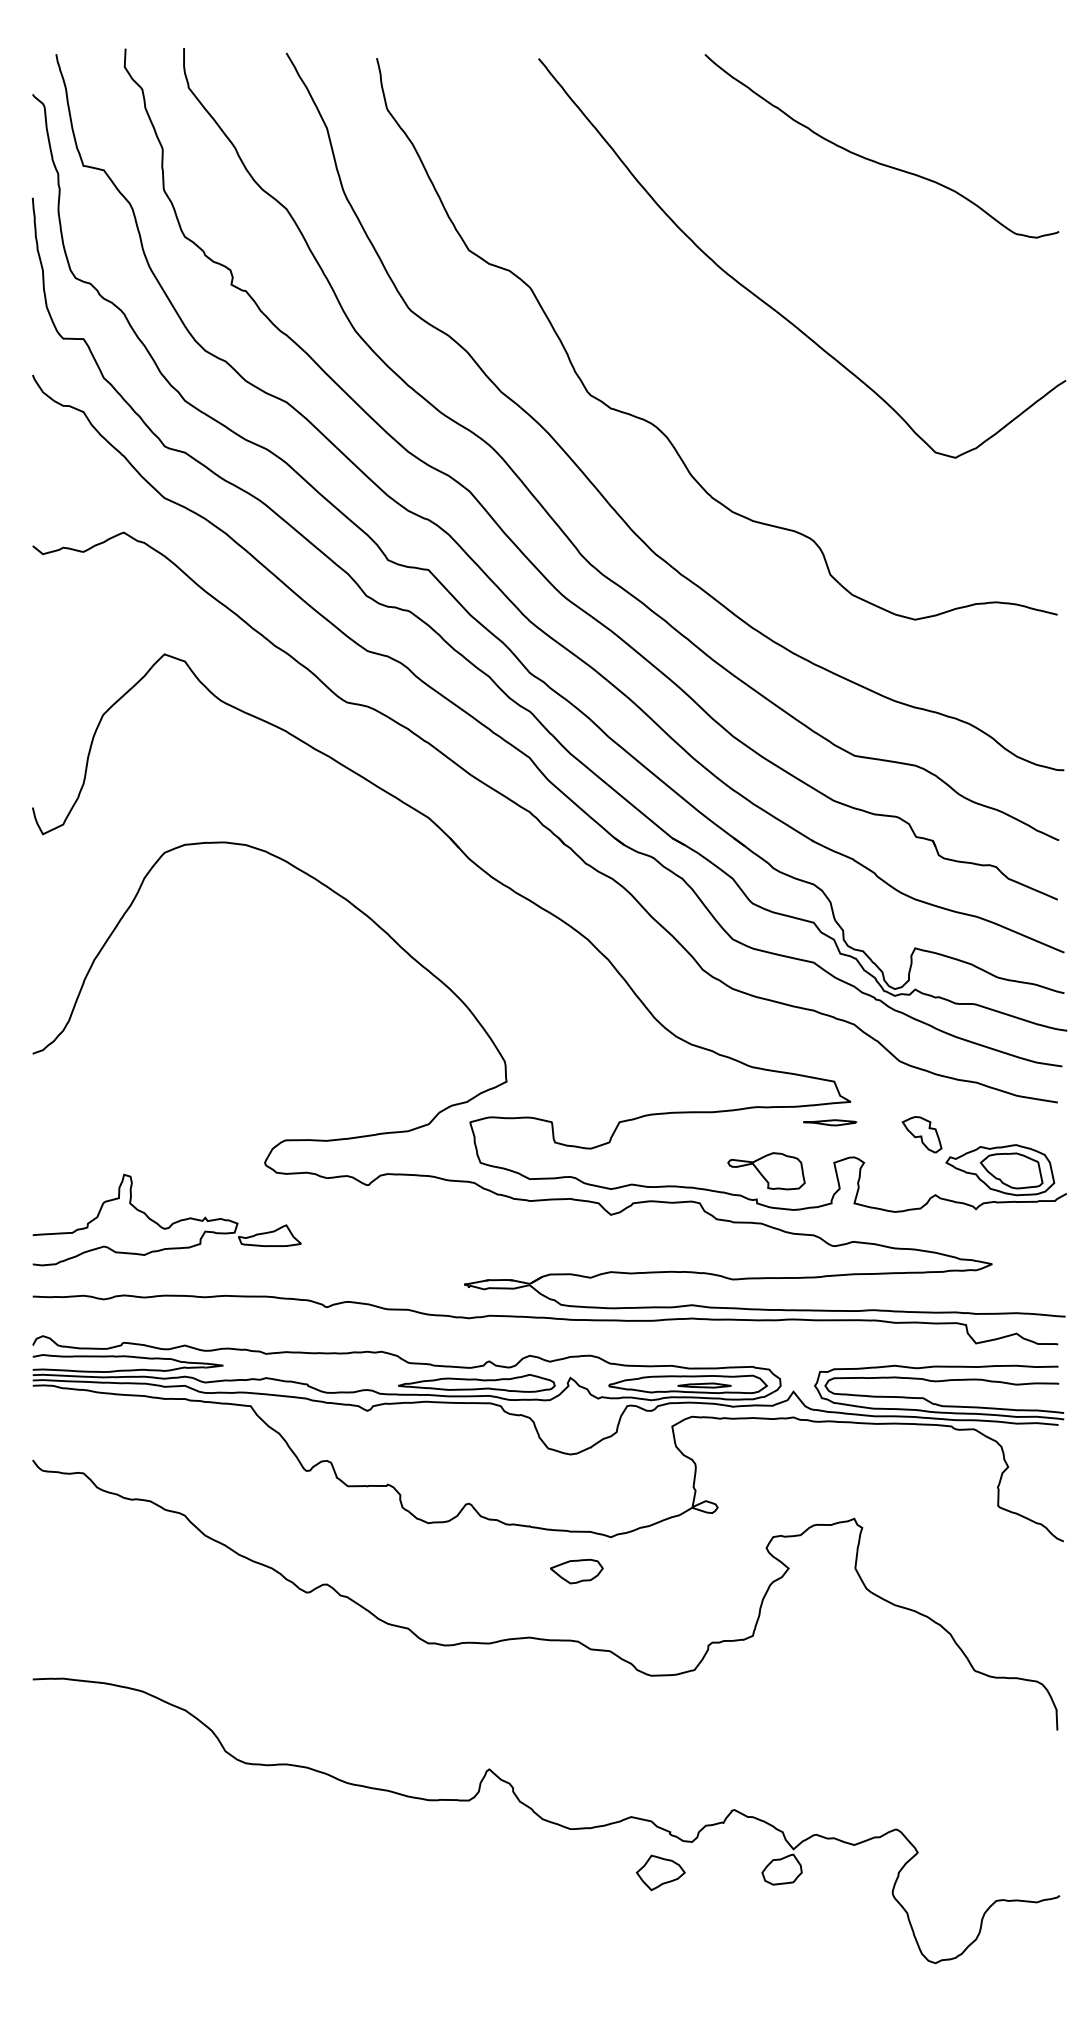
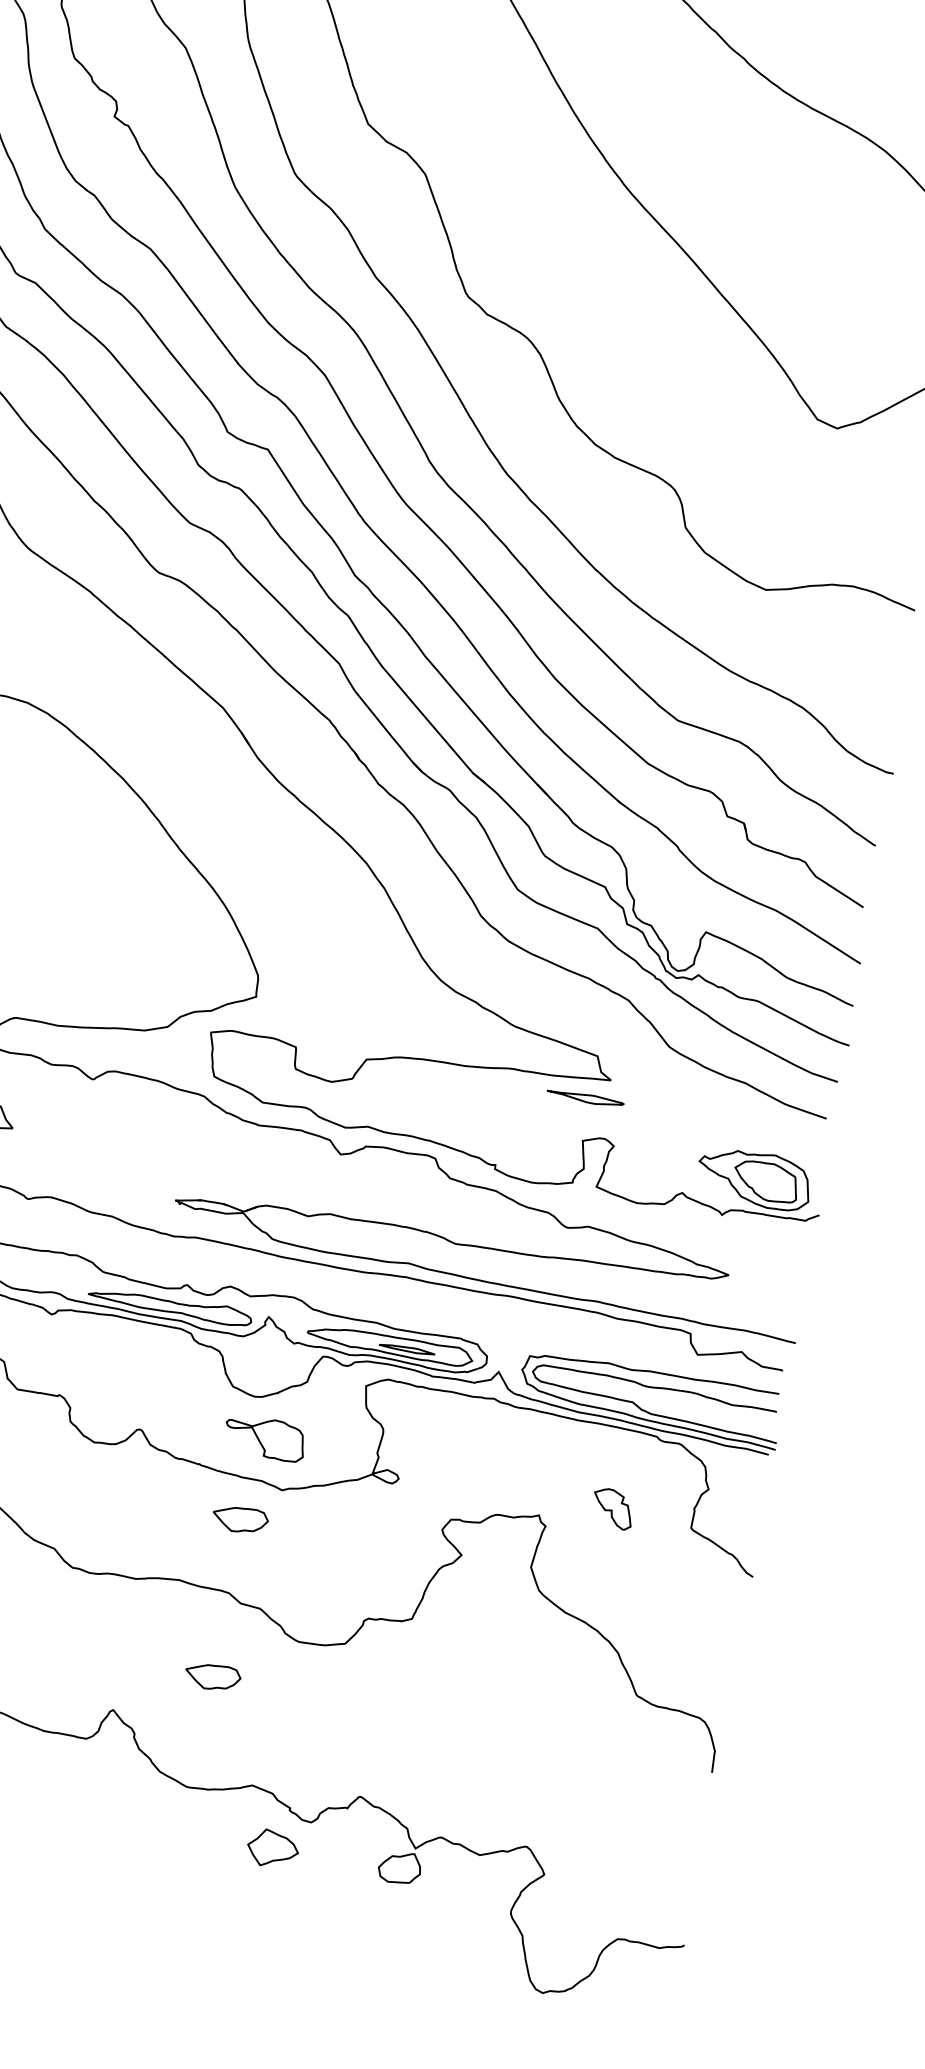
part: (830, 1122) -> (586, 1098), size x1.4
part: (921, 1134) -> (612, 1508), moved
part: (766, 1171) -> (264, 1438), moved
part: (576, 1722) -> (212, 1677), added

